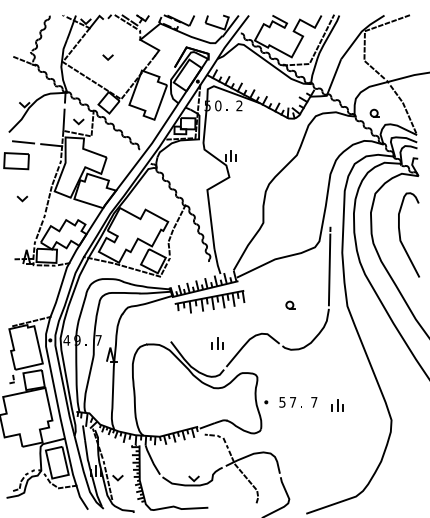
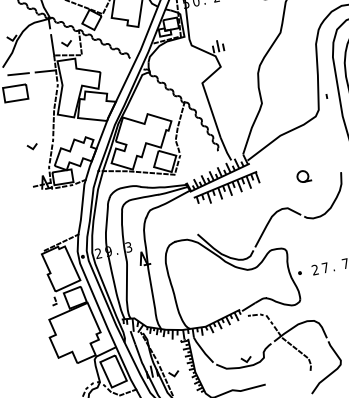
line: (21, 198) -> (31, 146), moved
line: (329, 269) -> (333, 134), removed
part: (290, 304) -> (303, 175), size x1.6
text: (66, 340) -> (98, 253), 4 -> 2
text: (98, 340) -> (128, 247), 7 -> 3
part: (217, 343) -> (242, 226), removed
text: (282, 401) -> (315, 269), 5 -> 2

